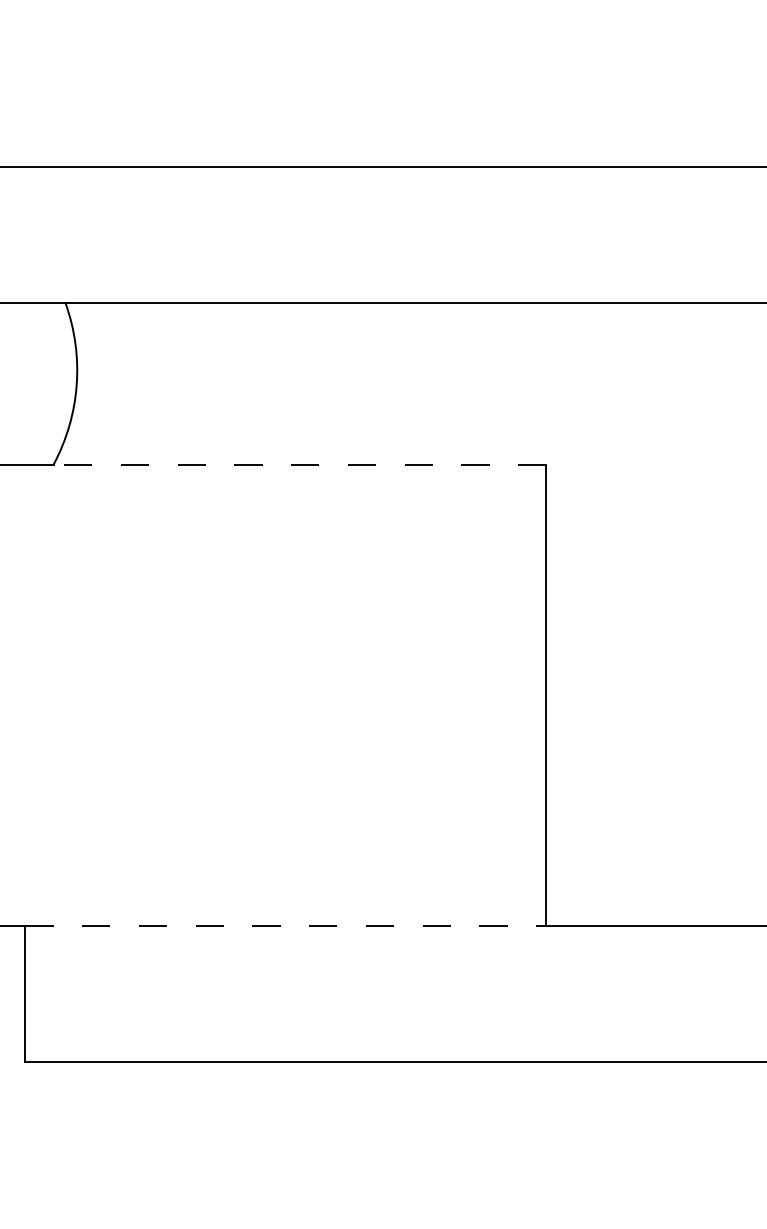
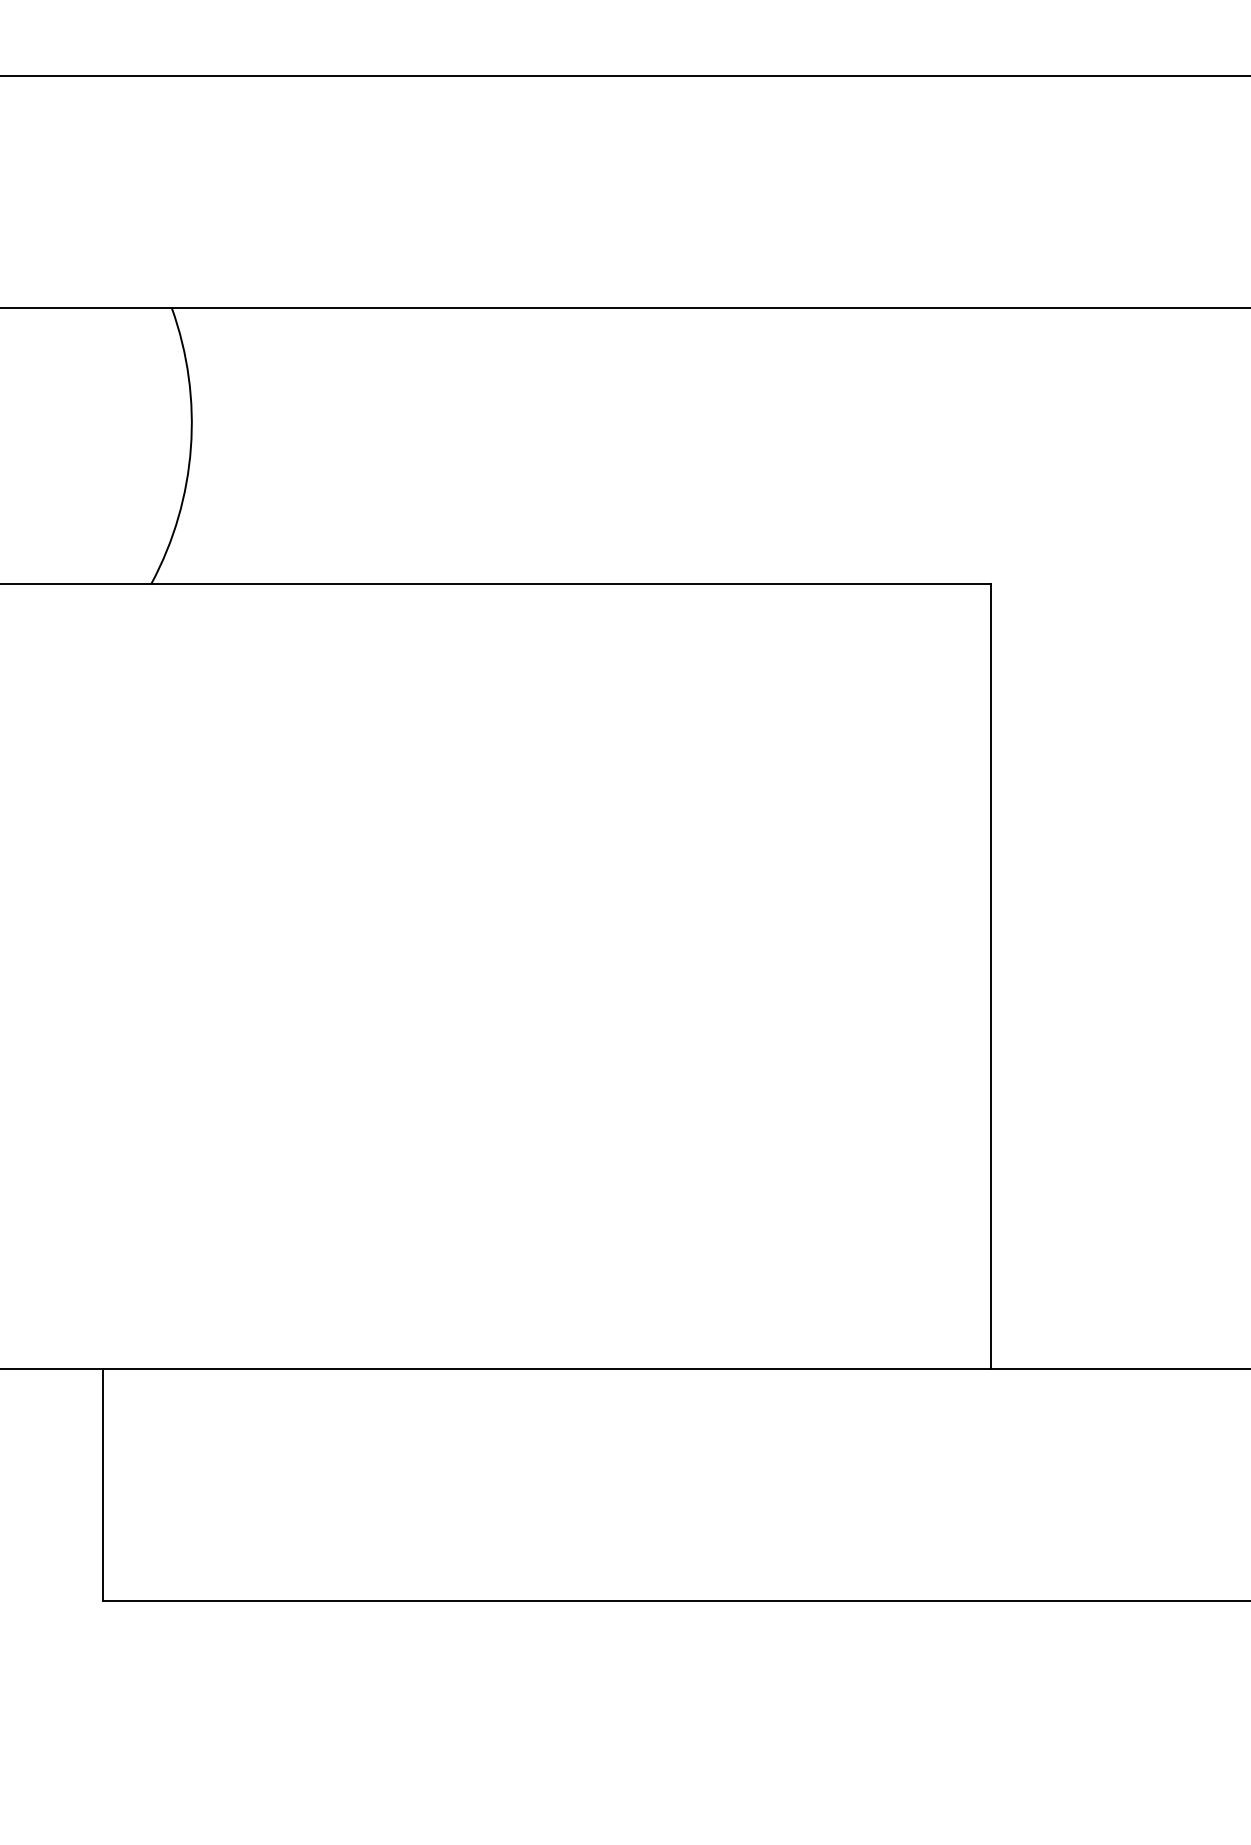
line: (299, 464) -> (570, 583), dashed -> solid
line: (285, 925) -> (546, 1368), dashed -> solid

